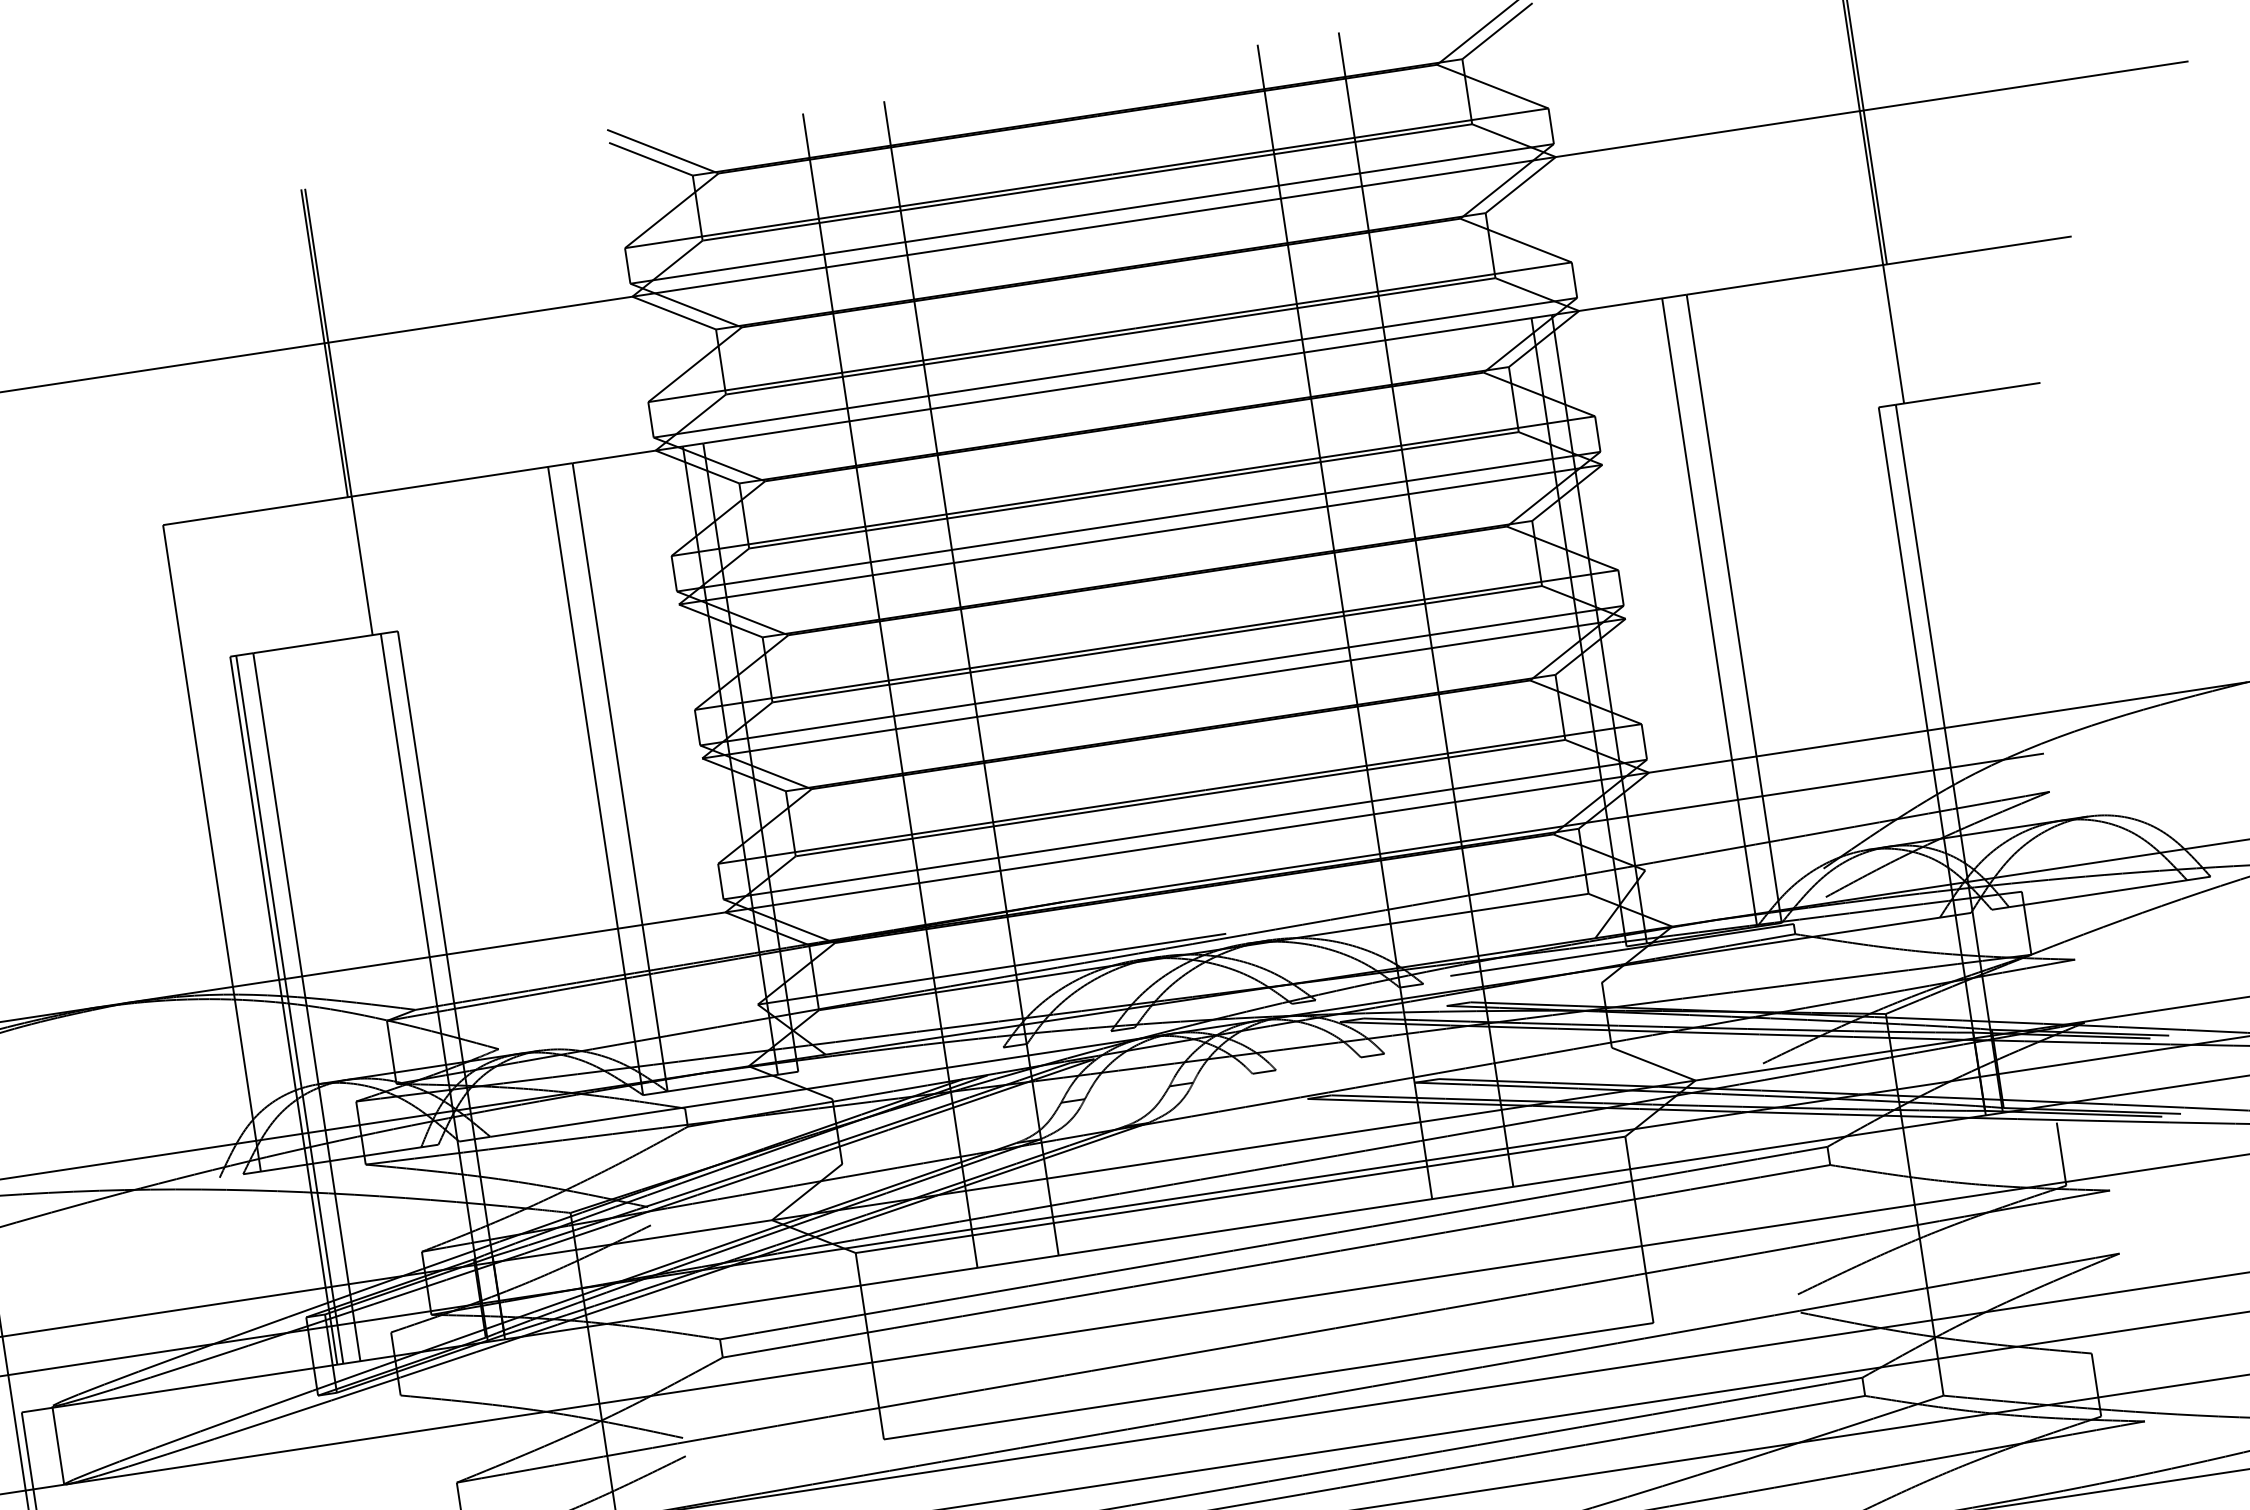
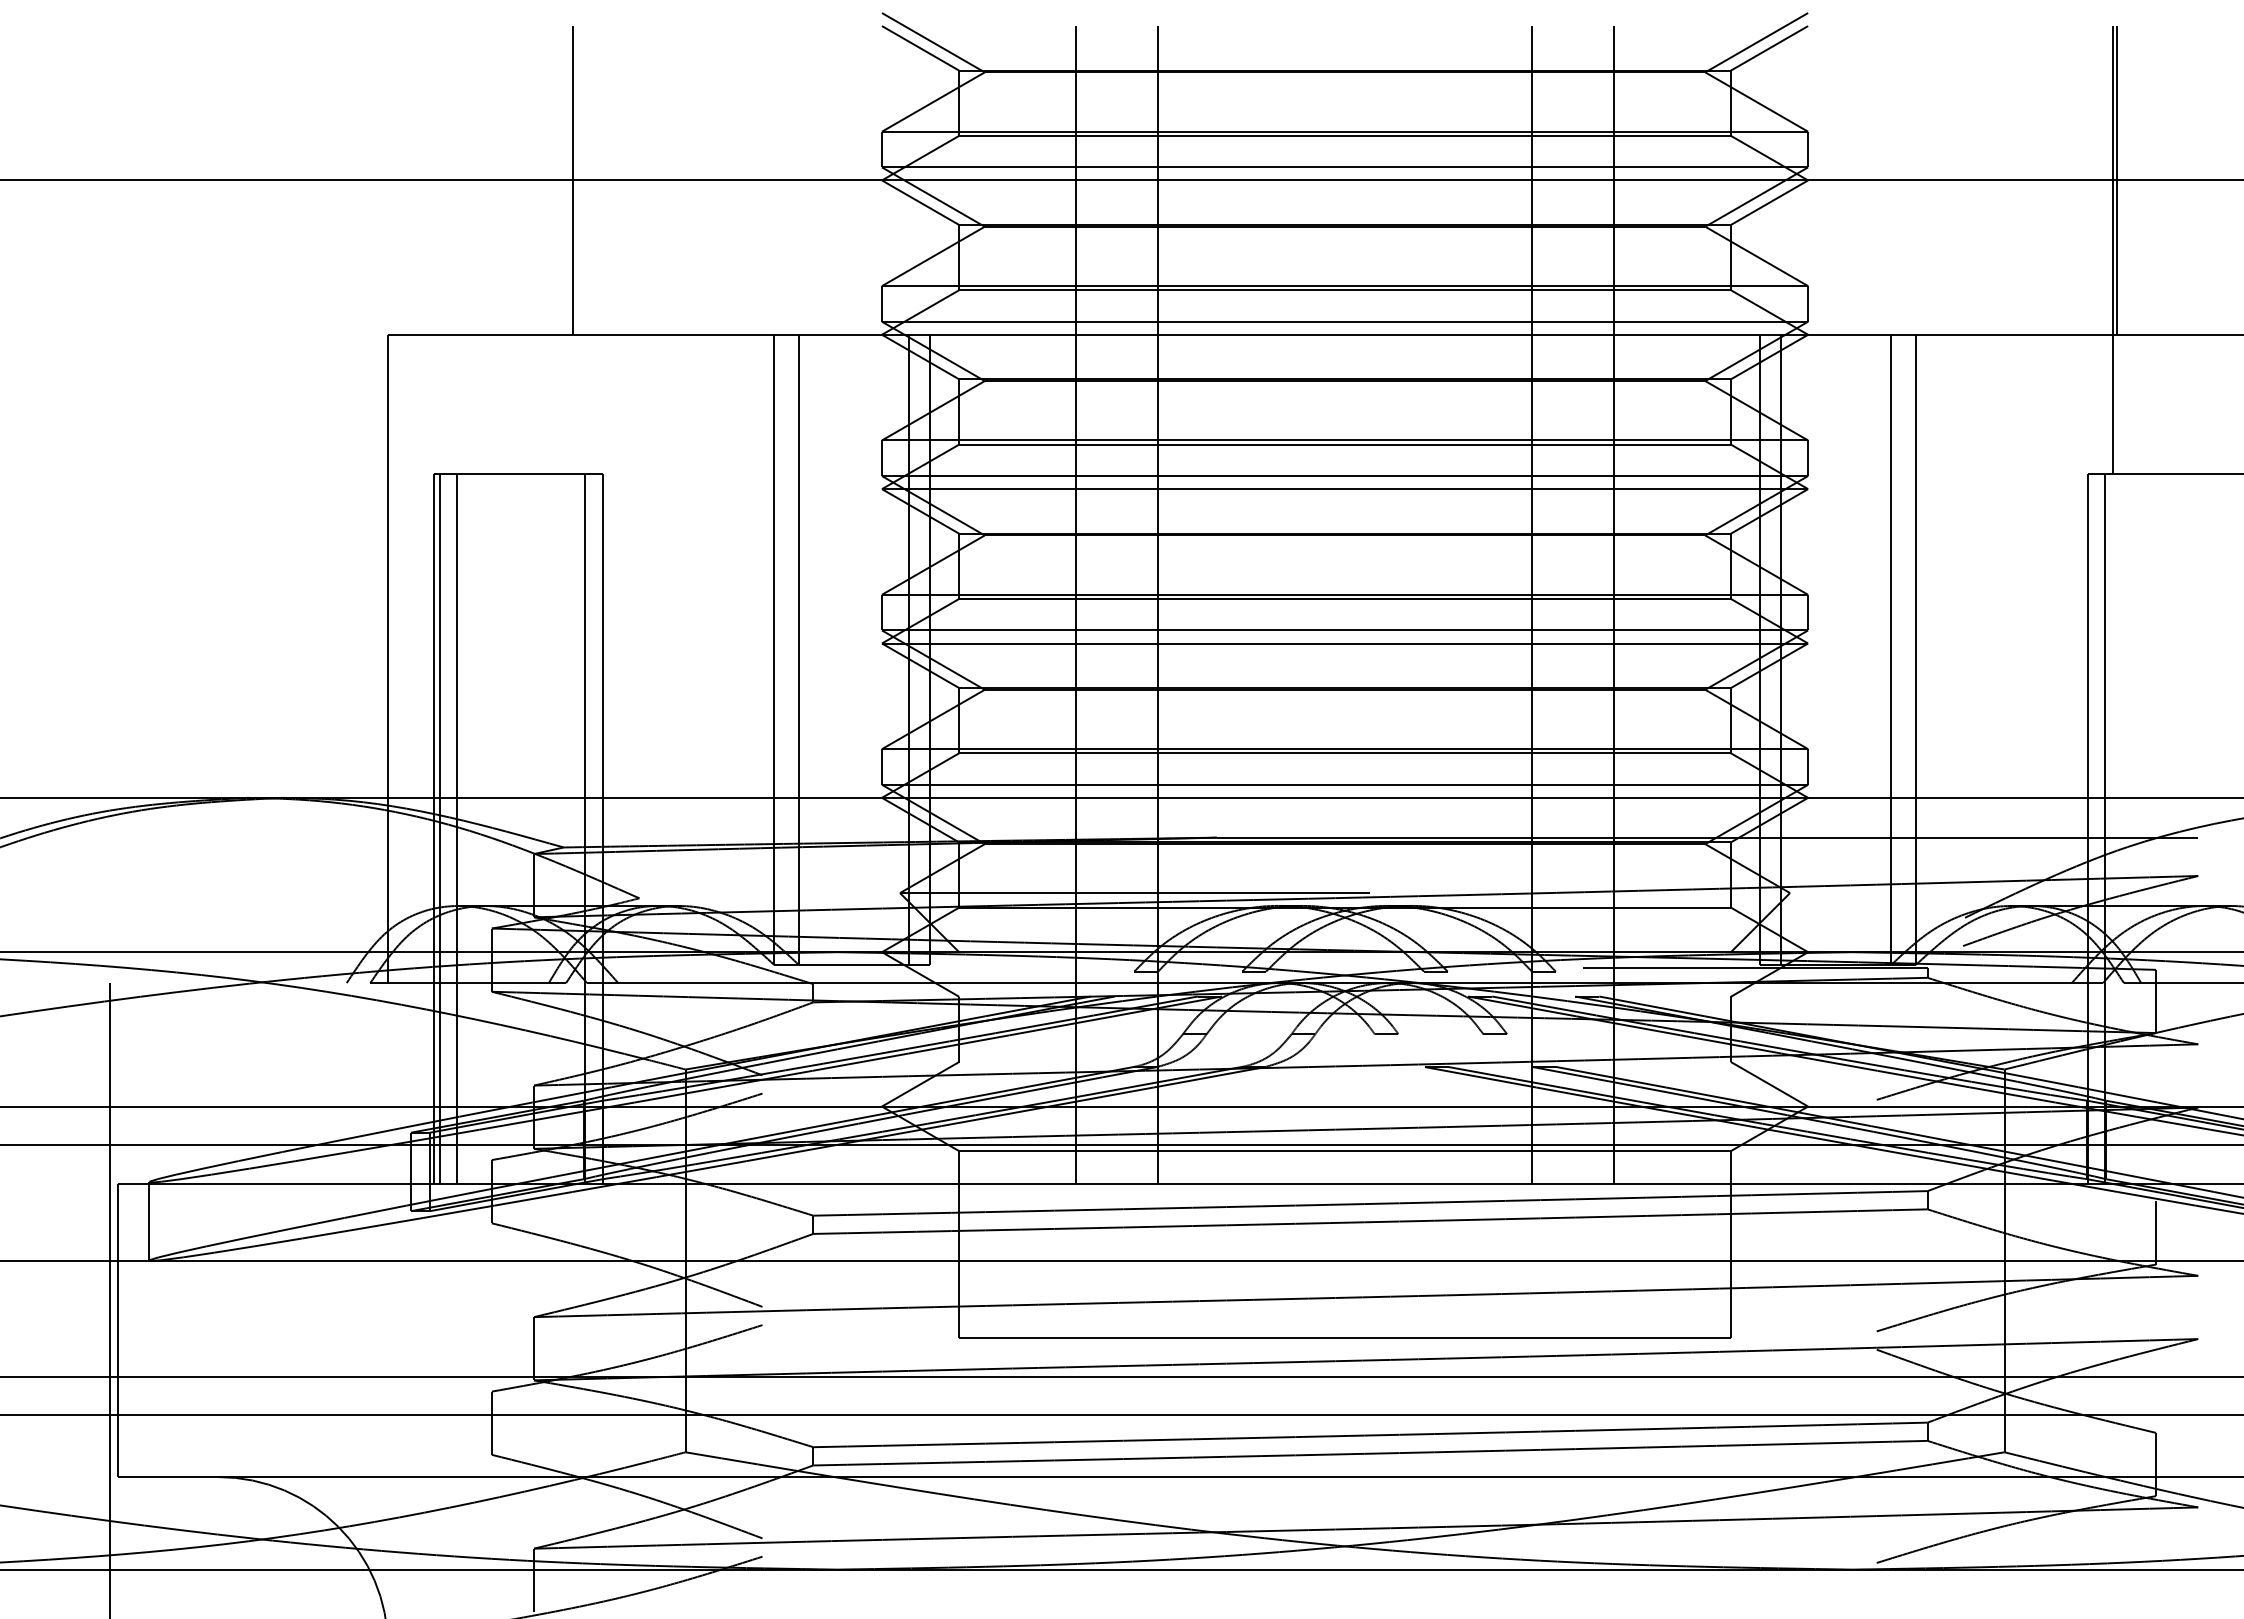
line: (339, 411) -> (577, 249), removed

